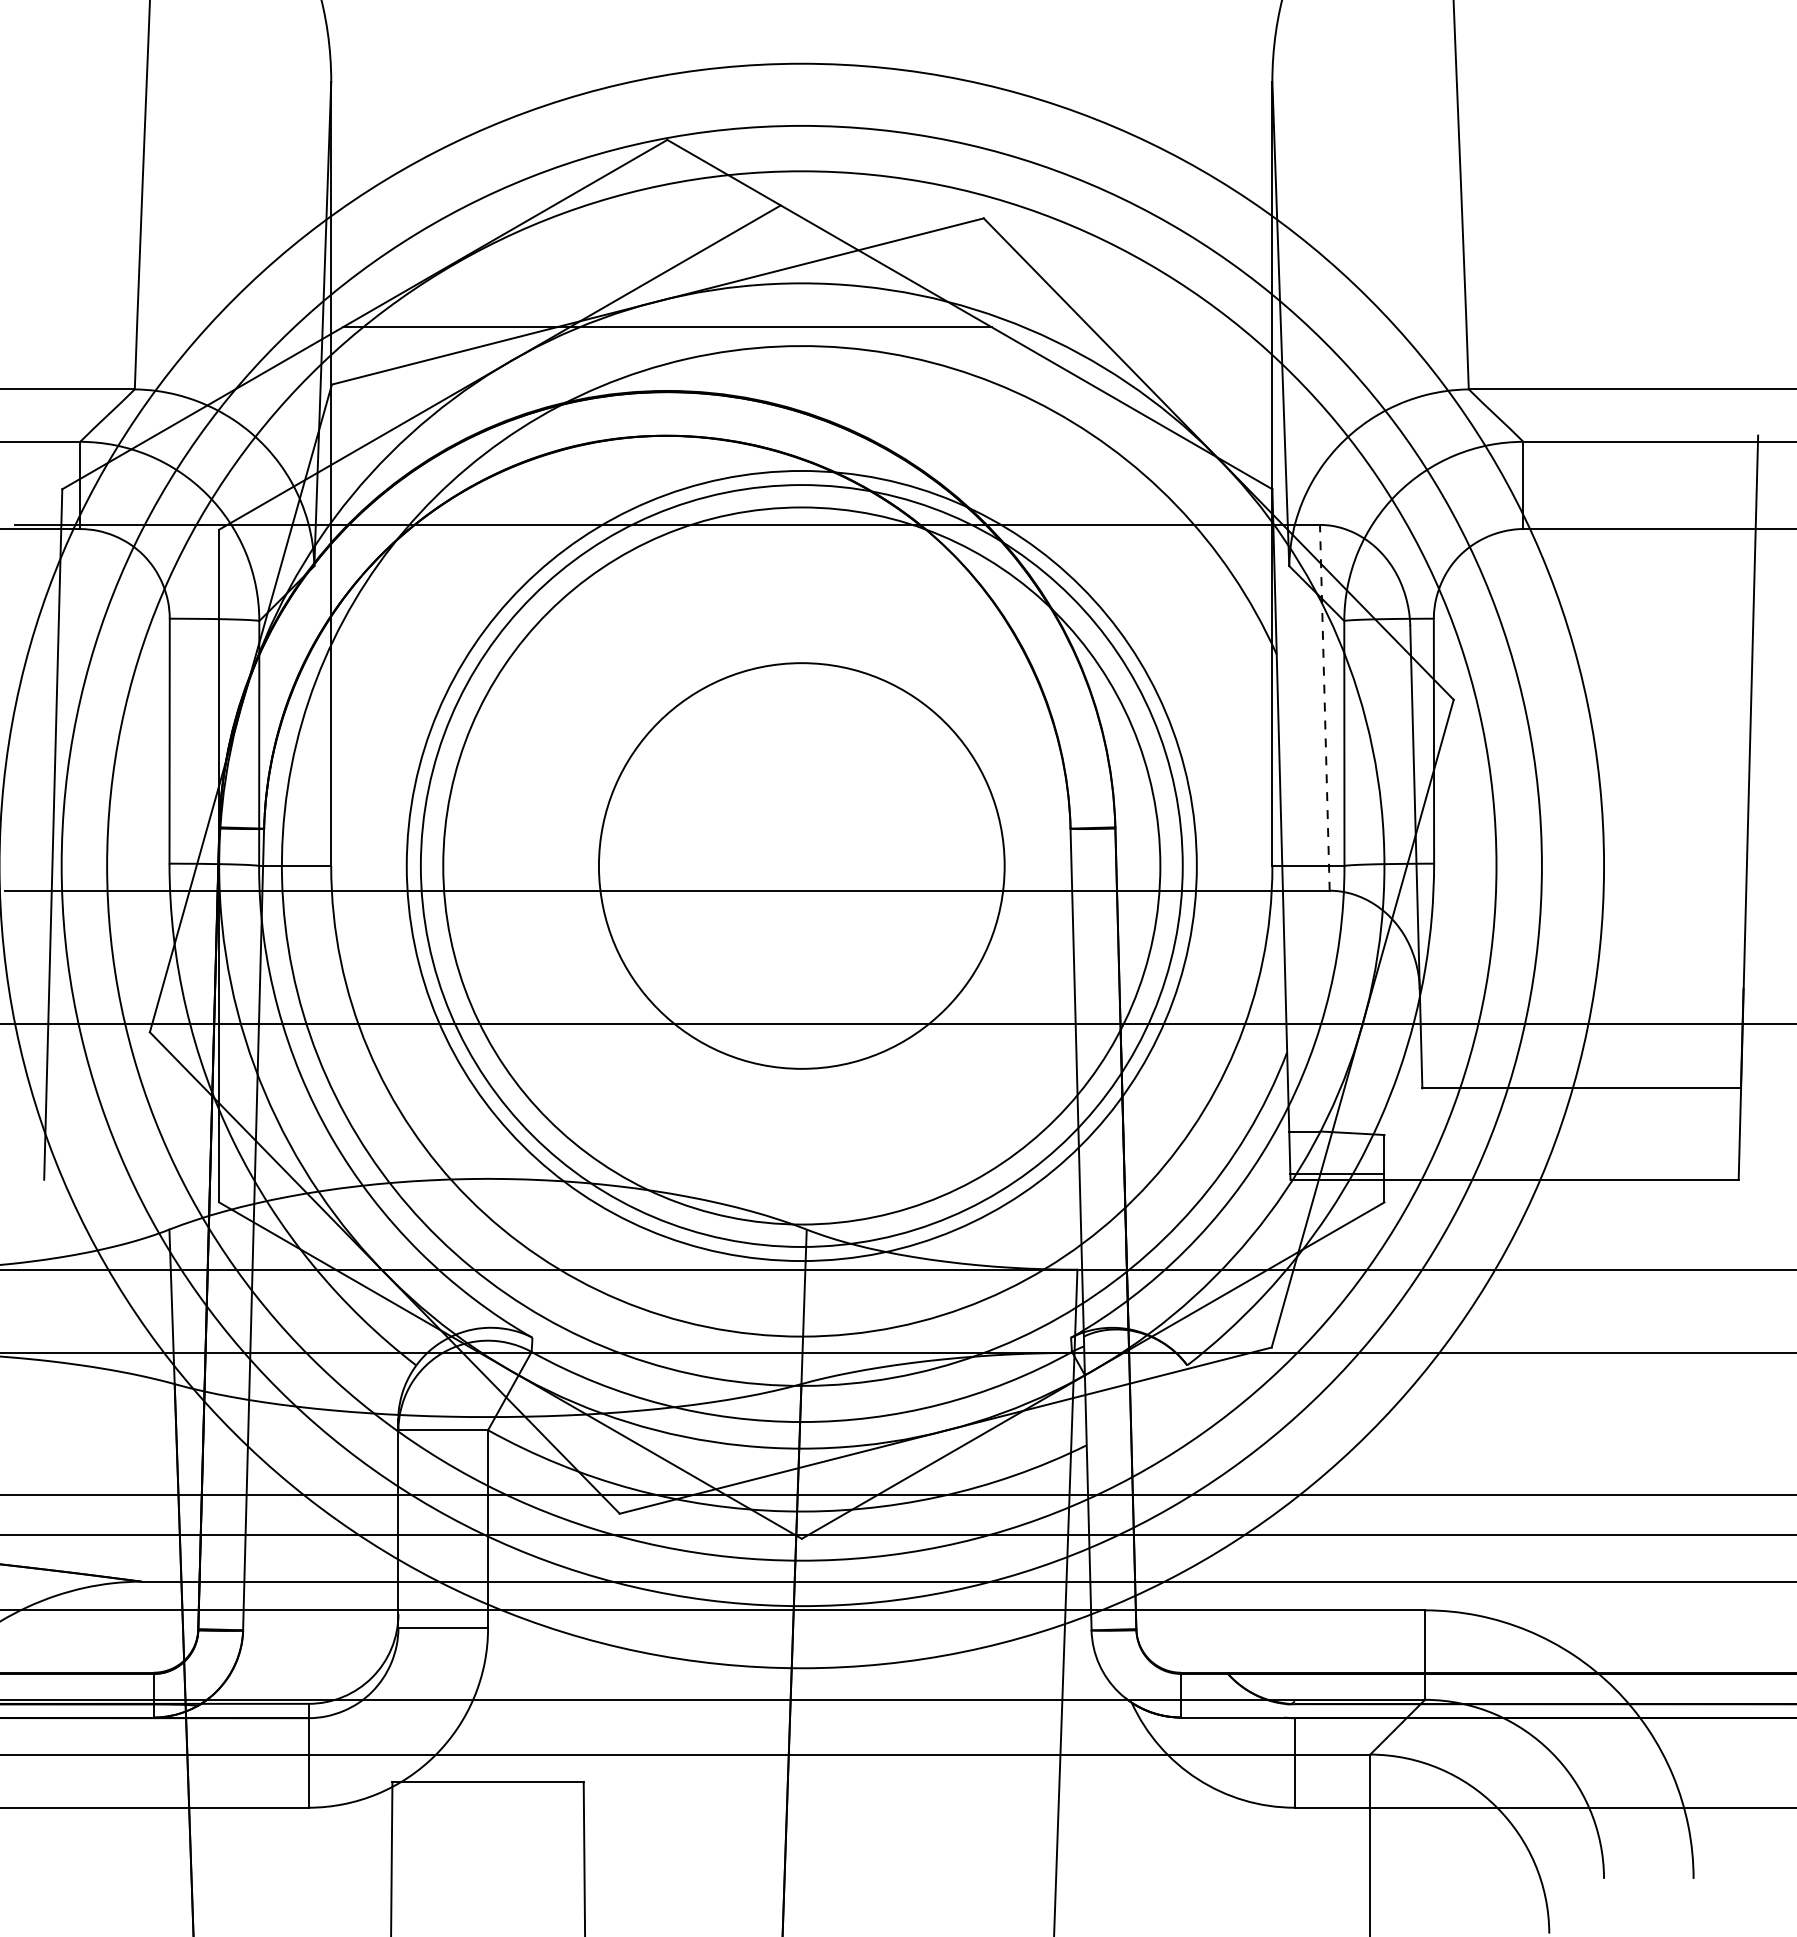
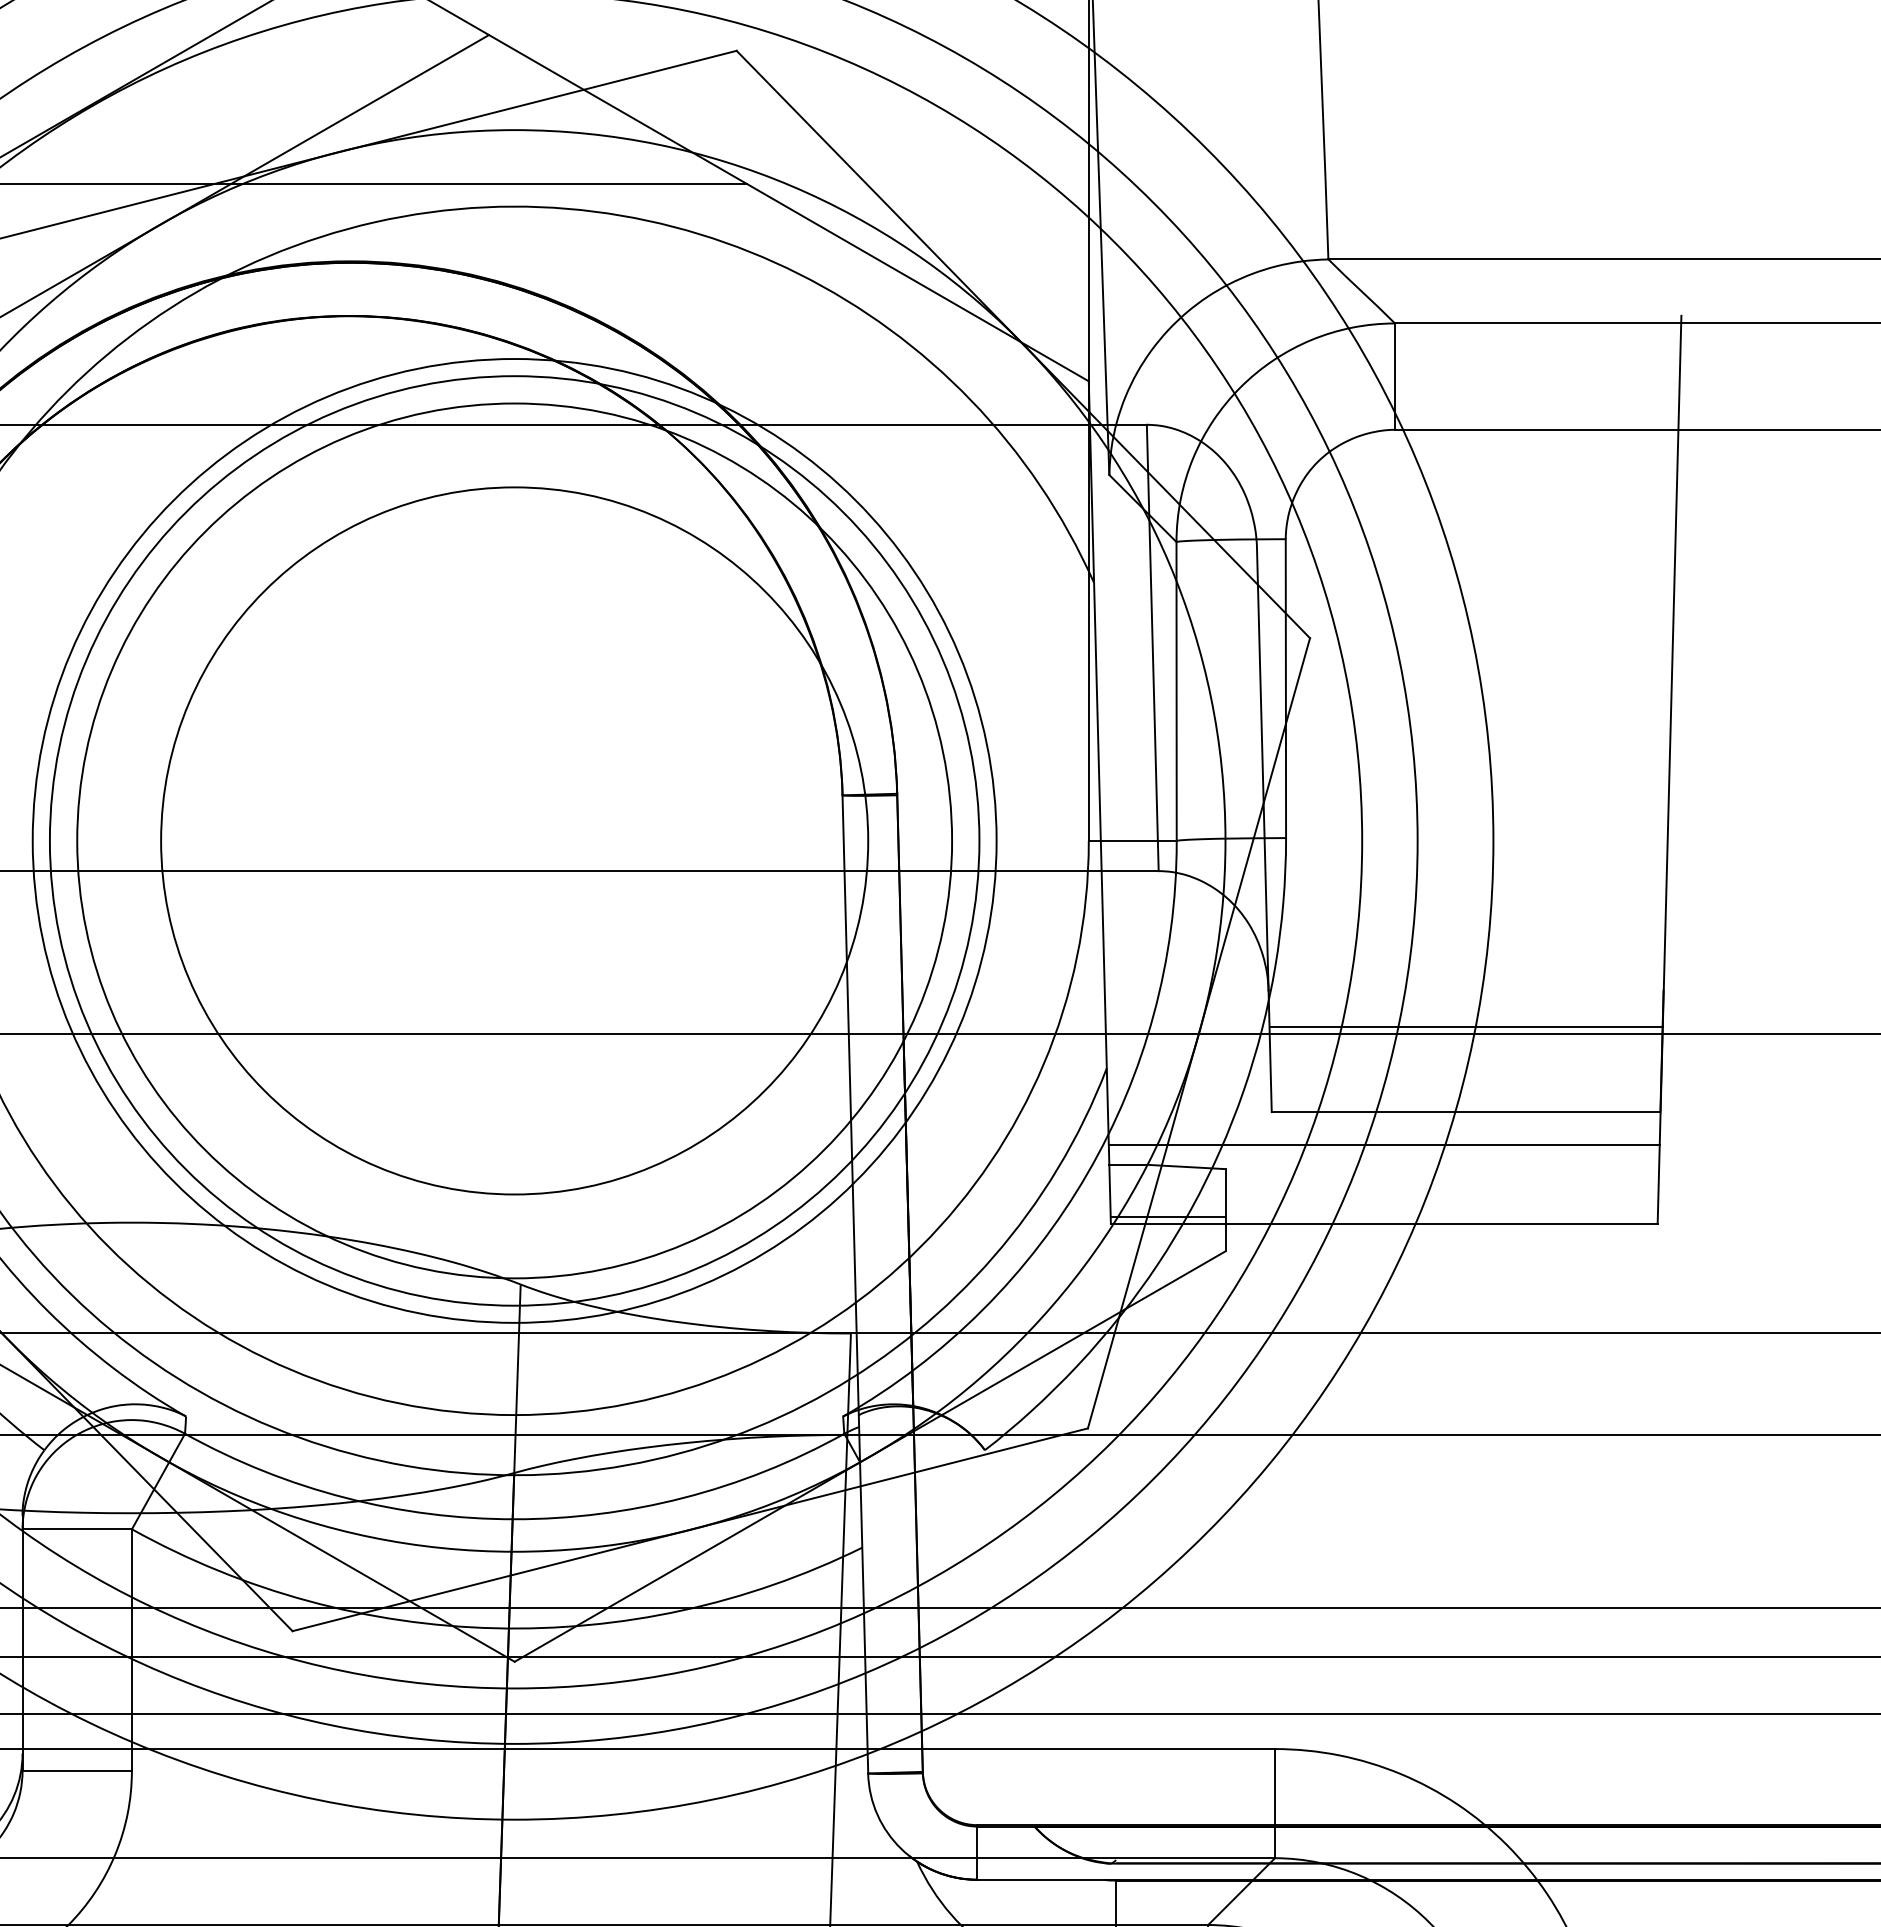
line: (1324, 707) -> (1152, 647), dashed -> solid
circle: (801, 865) -> (514, 840), size x1.43
line: (1581, 1018) -> (1465, 1026), added
line: (1514, 1115) -> (1384, 1145), added

